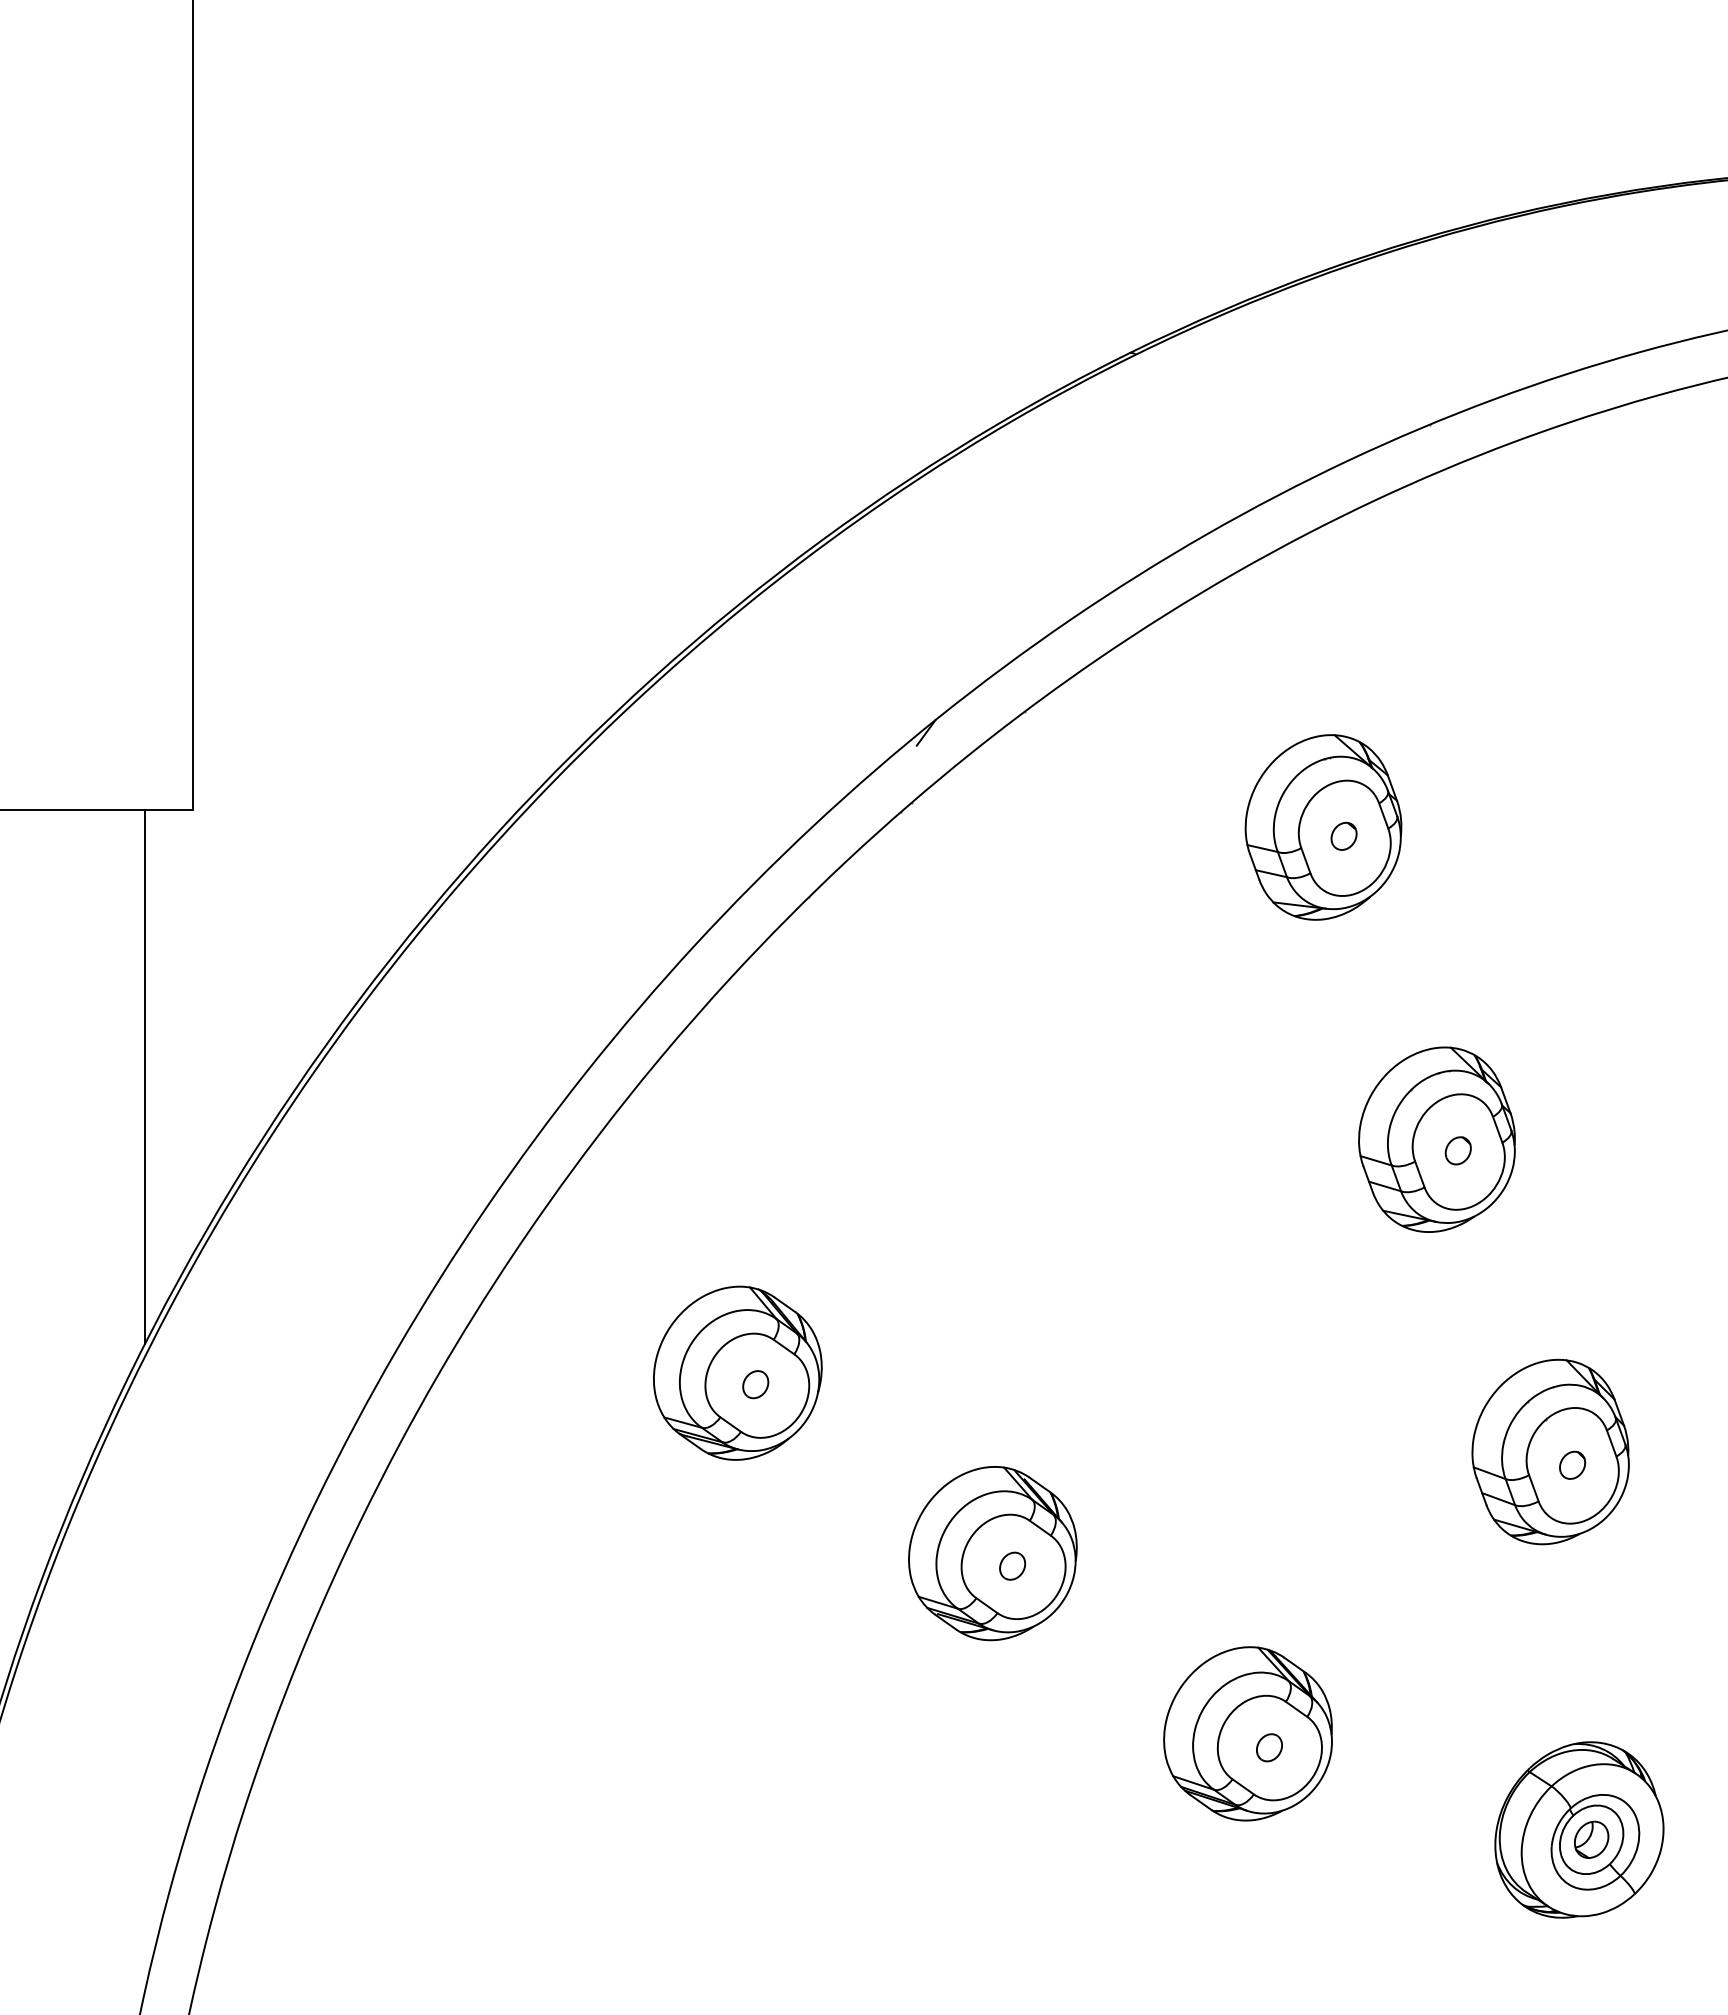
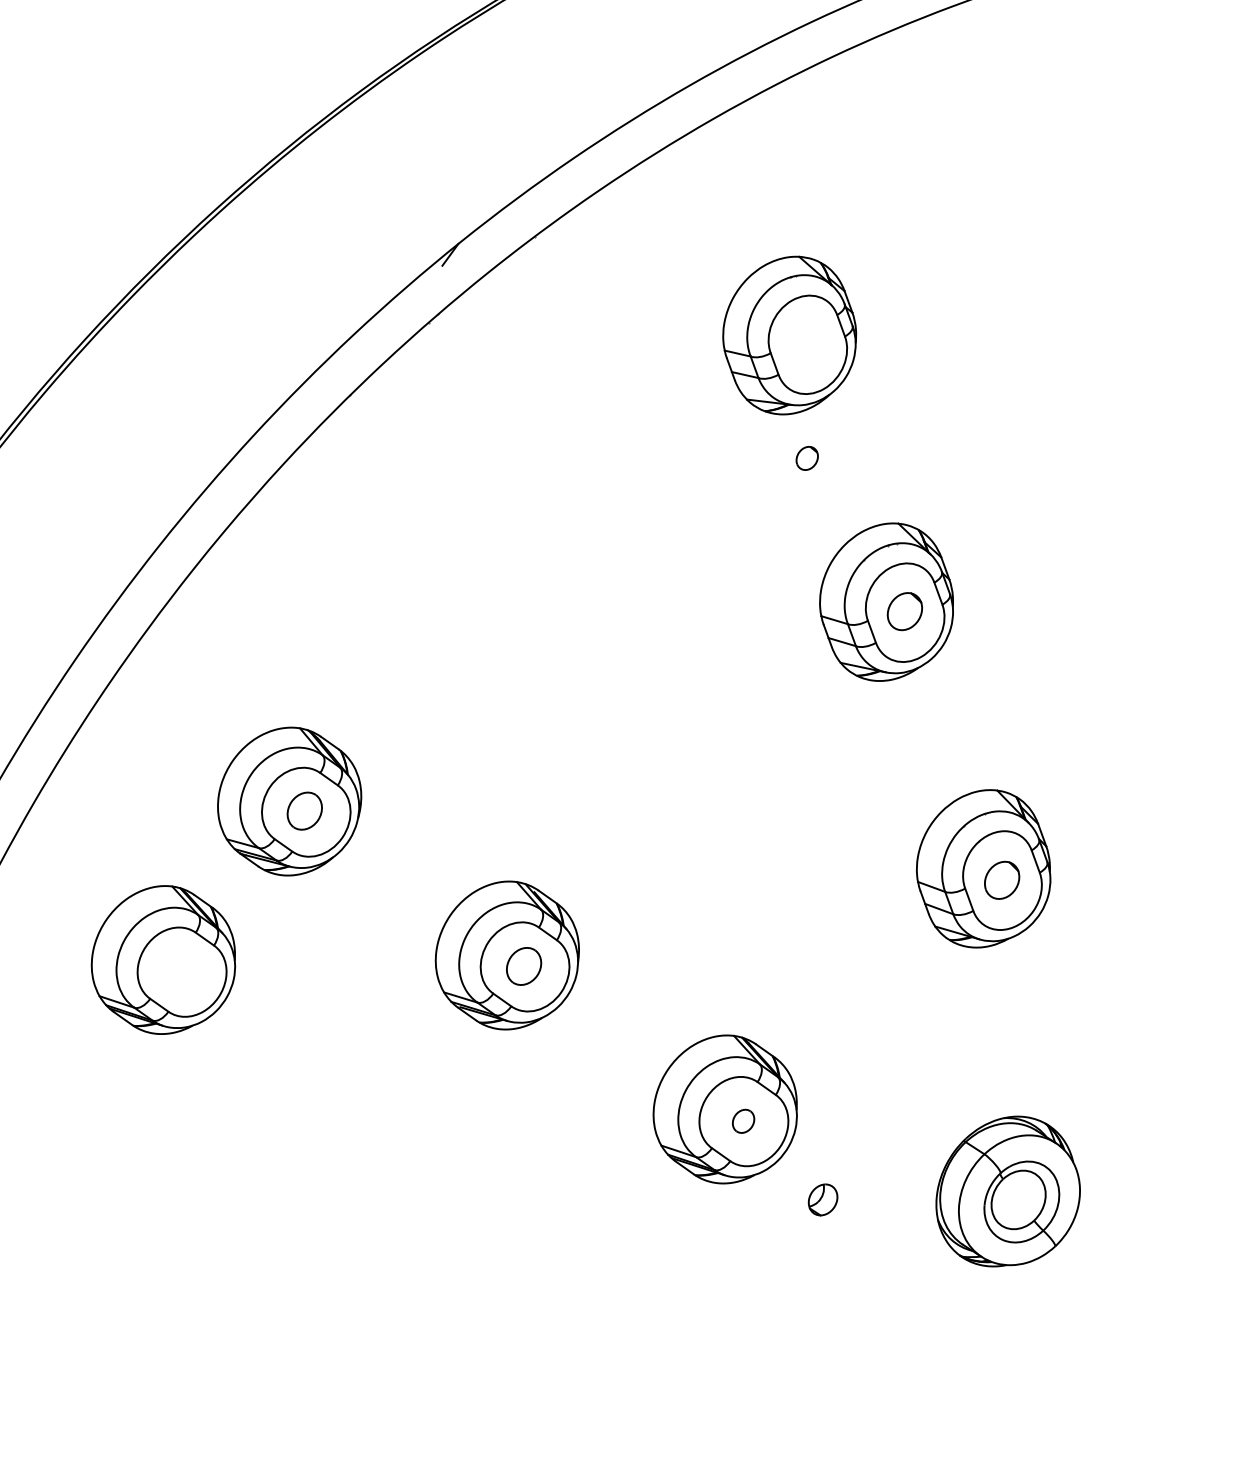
part: (1343, 835) -> (806, 457), moved
part: (1457, 1150) -> (904, 611), size x1.6
part: (755, 1384) -> (304, 811), size x1.6
part: (1572, 1464) -> (1002, 879), size x1.6
part: (589, 1558) -> (162, 959), added
part: (1012, 1565) -> (524, 965), size x1.6
part: (1591, 1839) -> (822, 1199), moved

